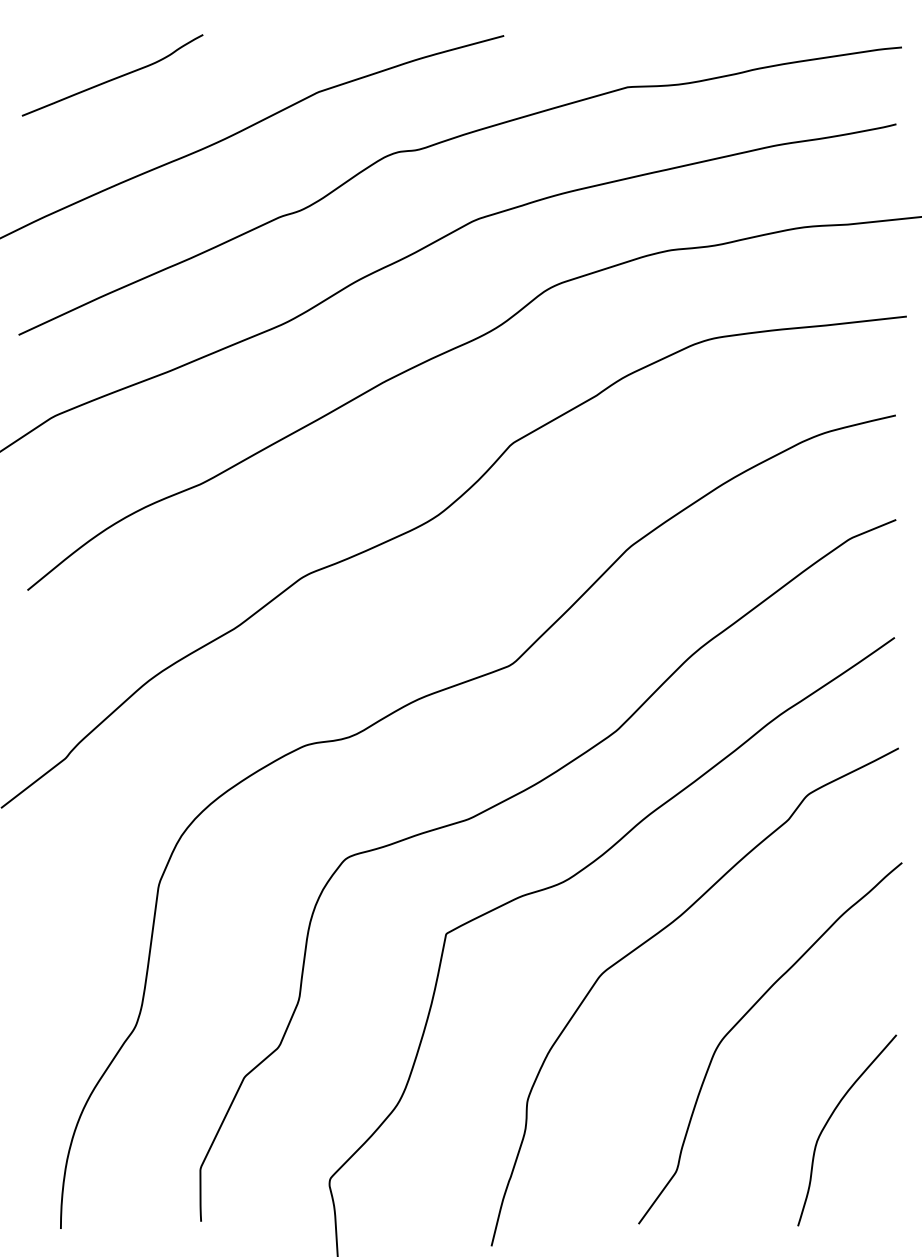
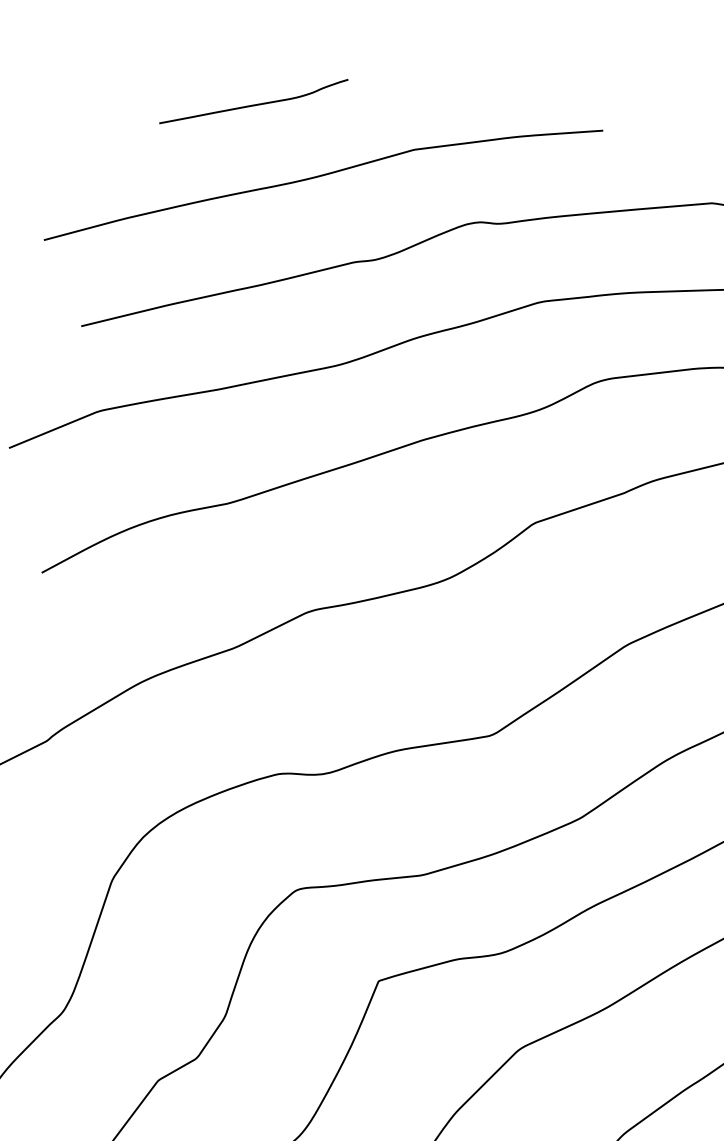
curve: (114, 77) -> (255, 103), moved

